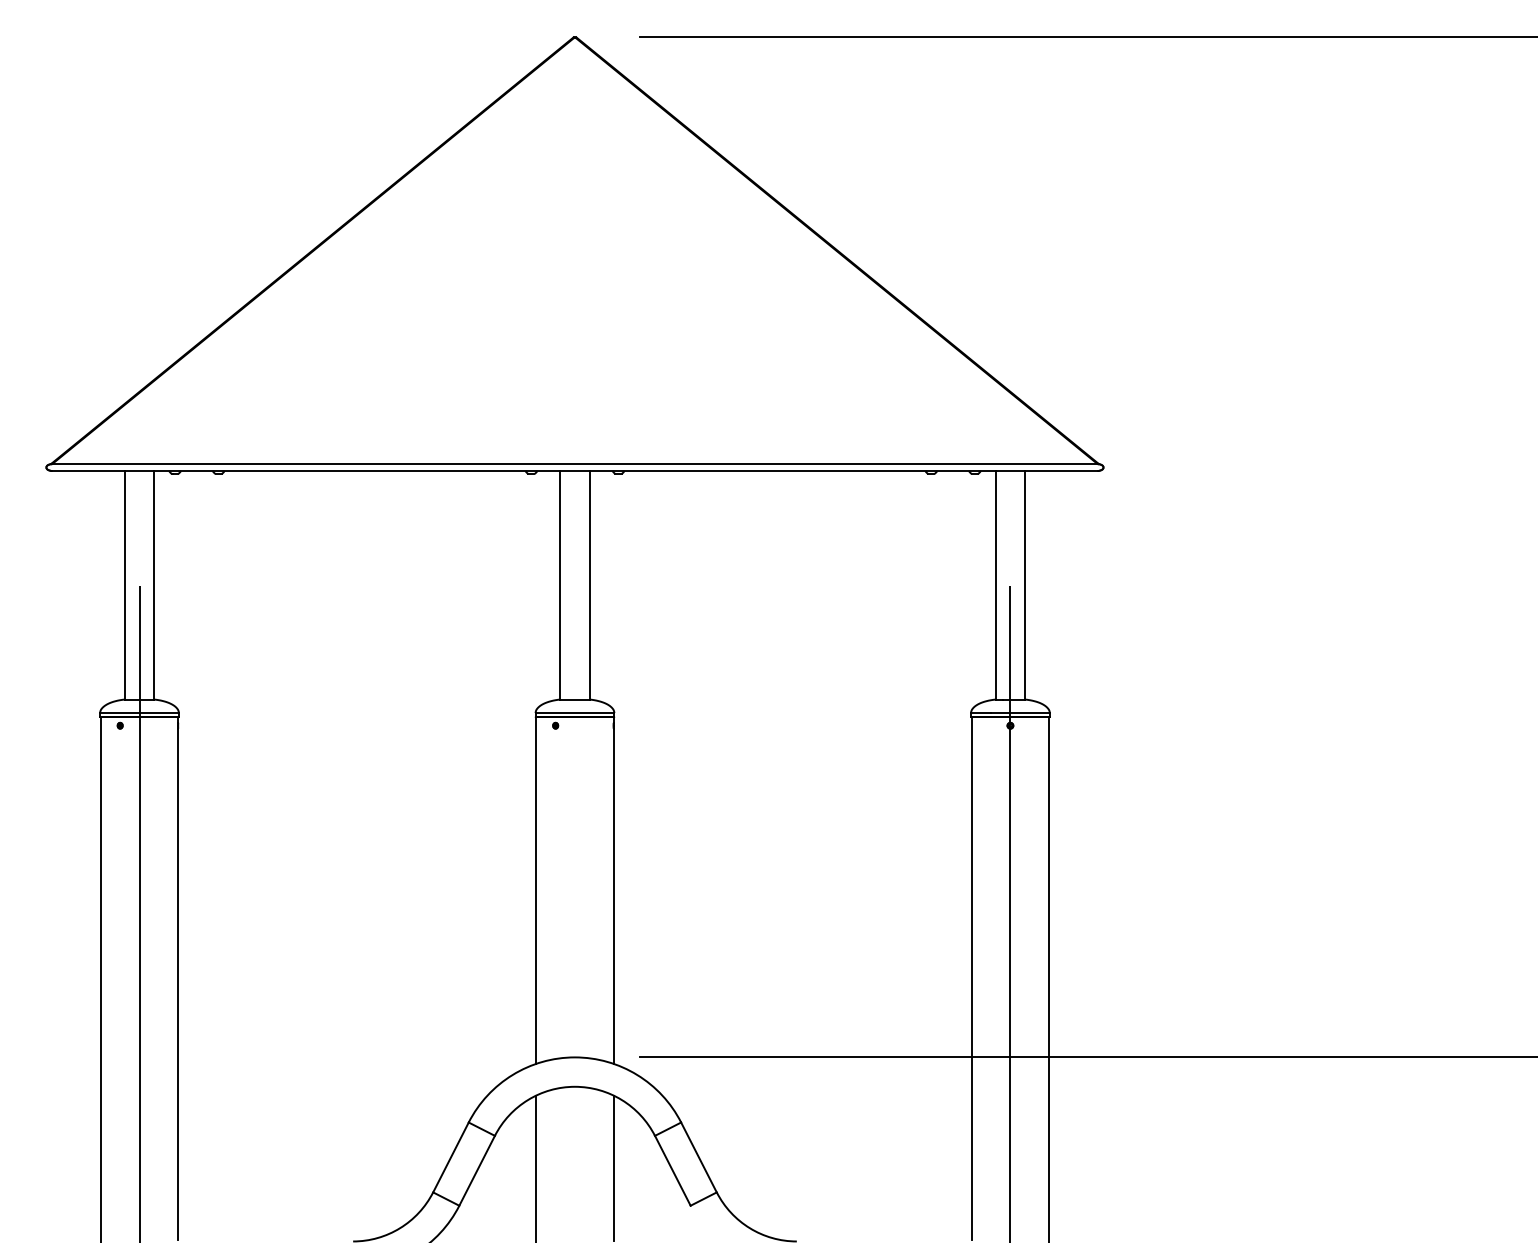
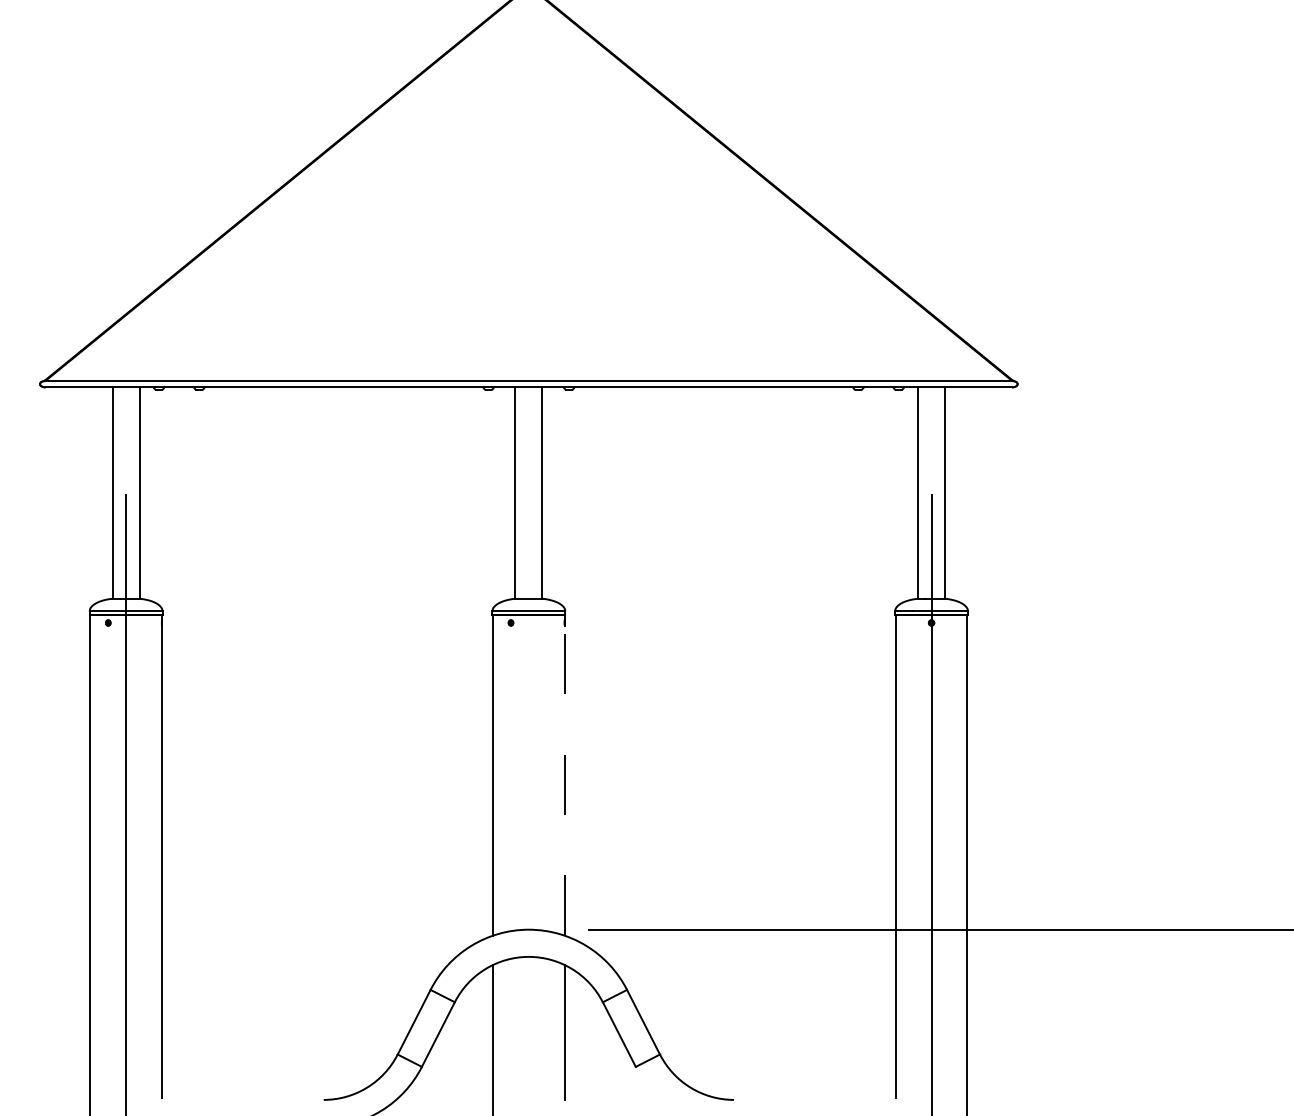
line: (613, 896) -> (564, 780), solid -> dashed

